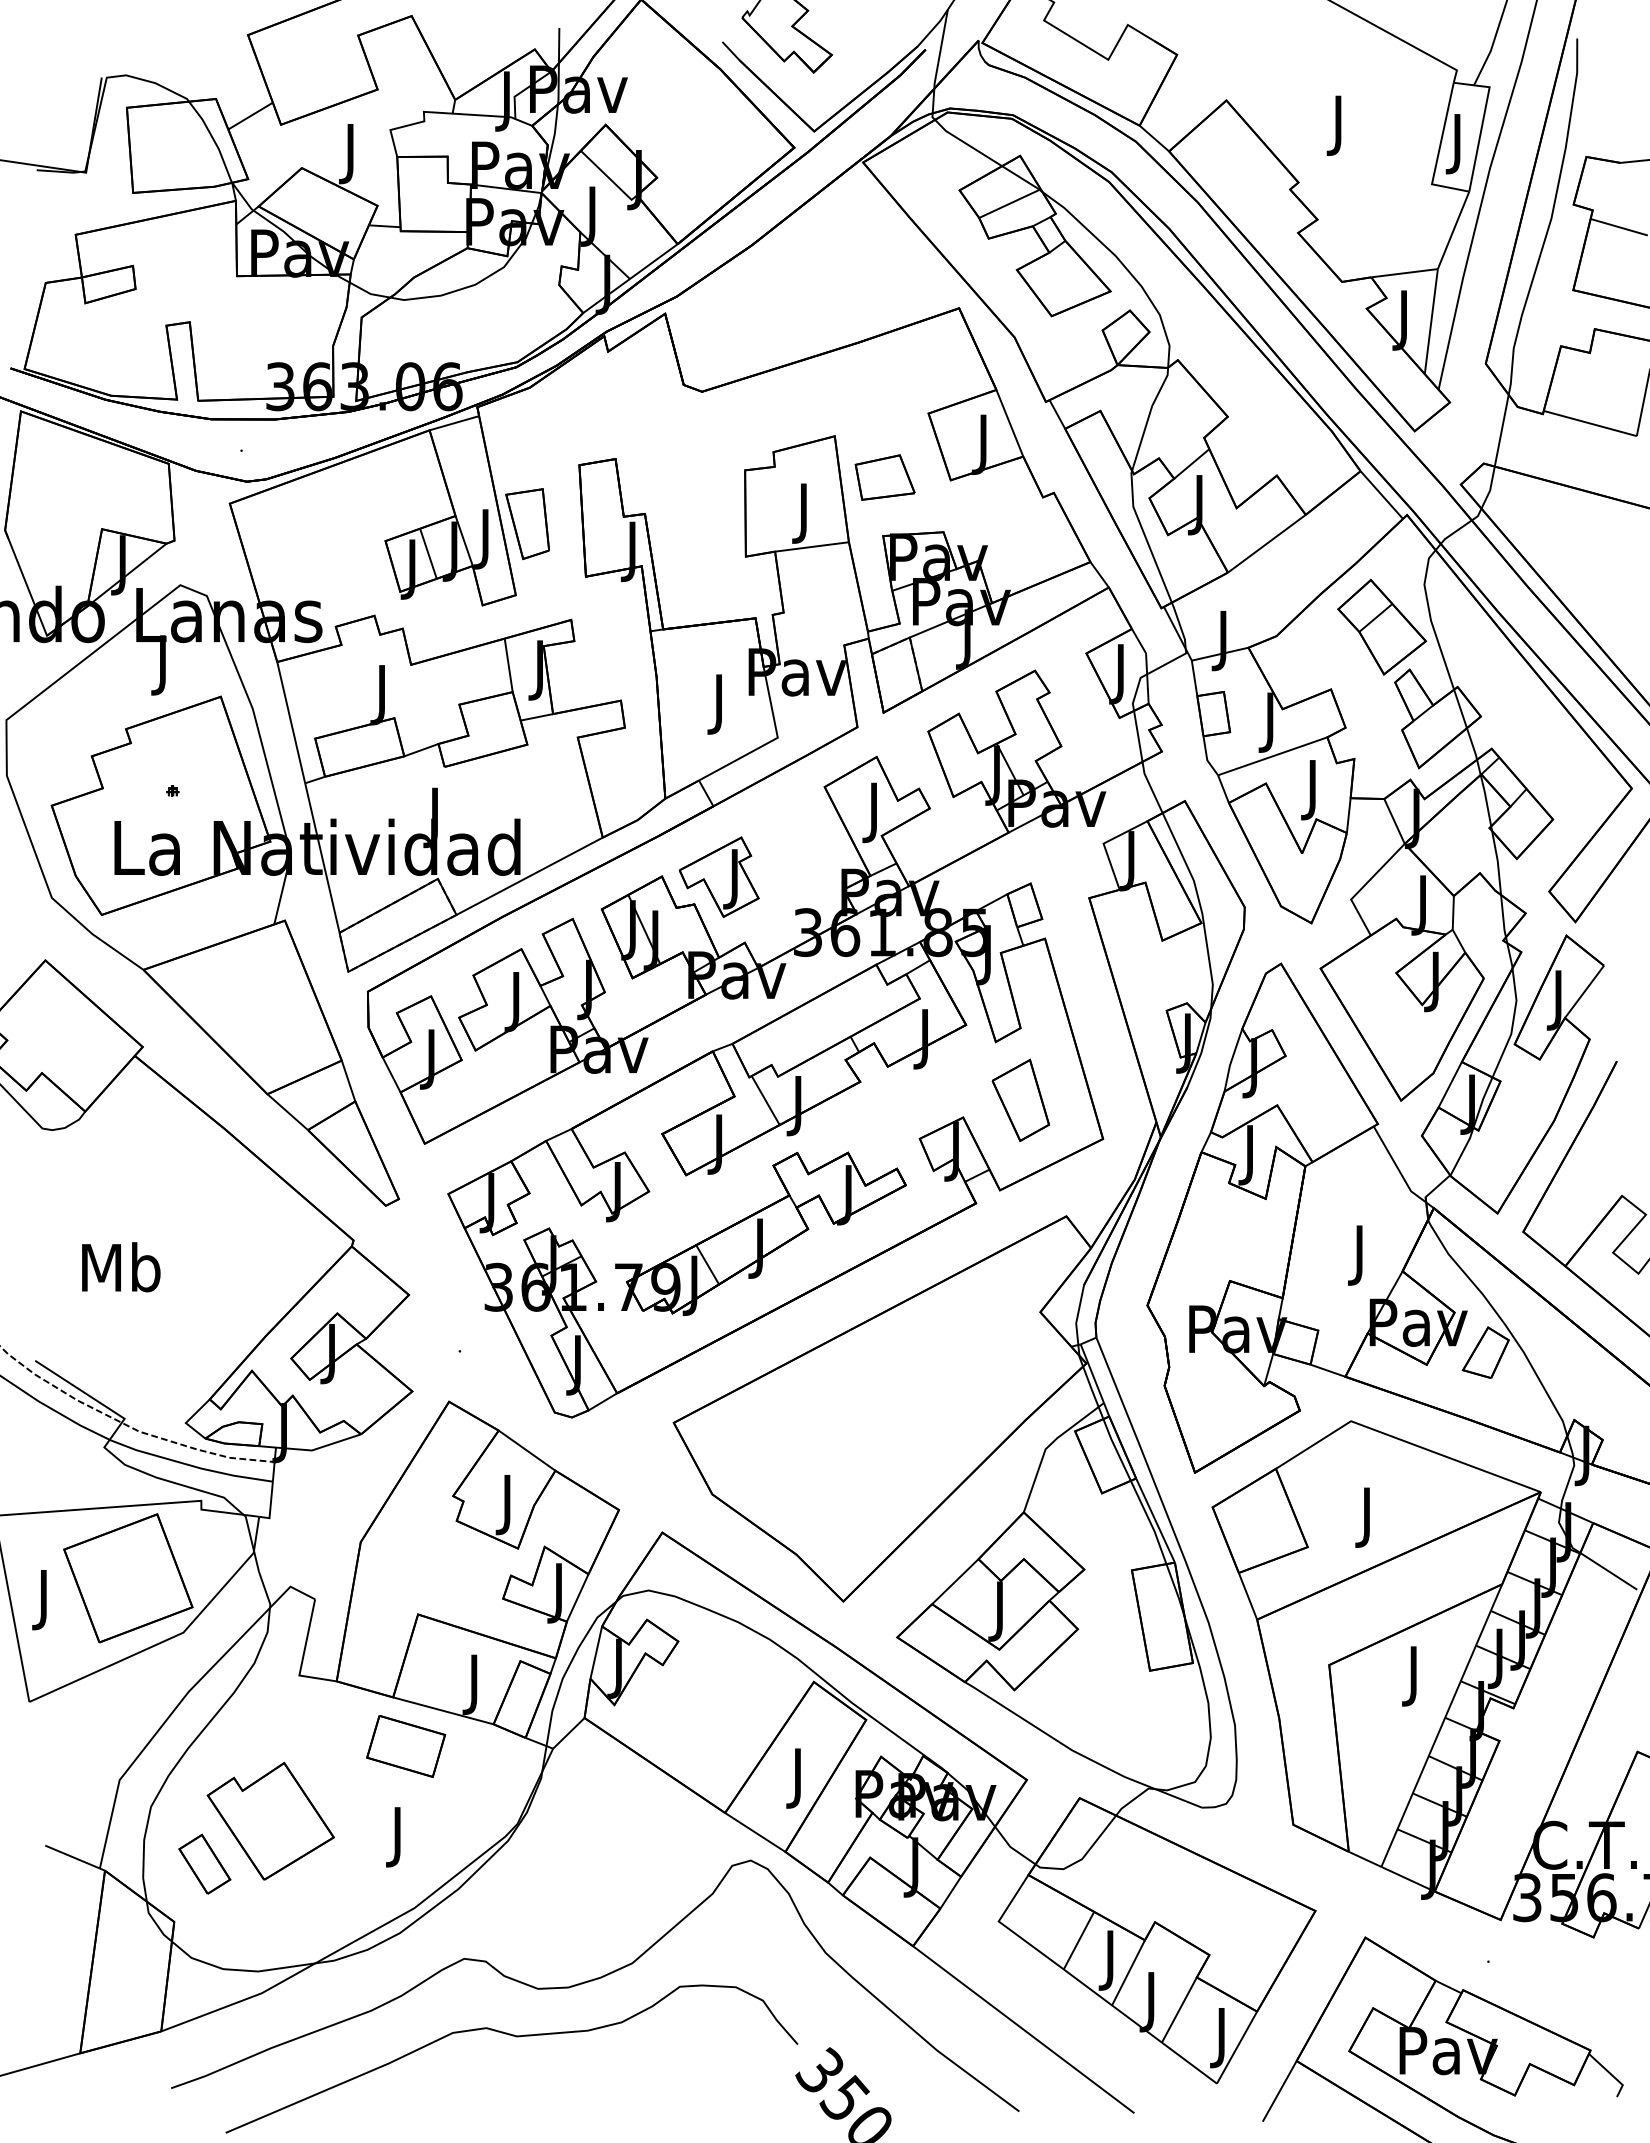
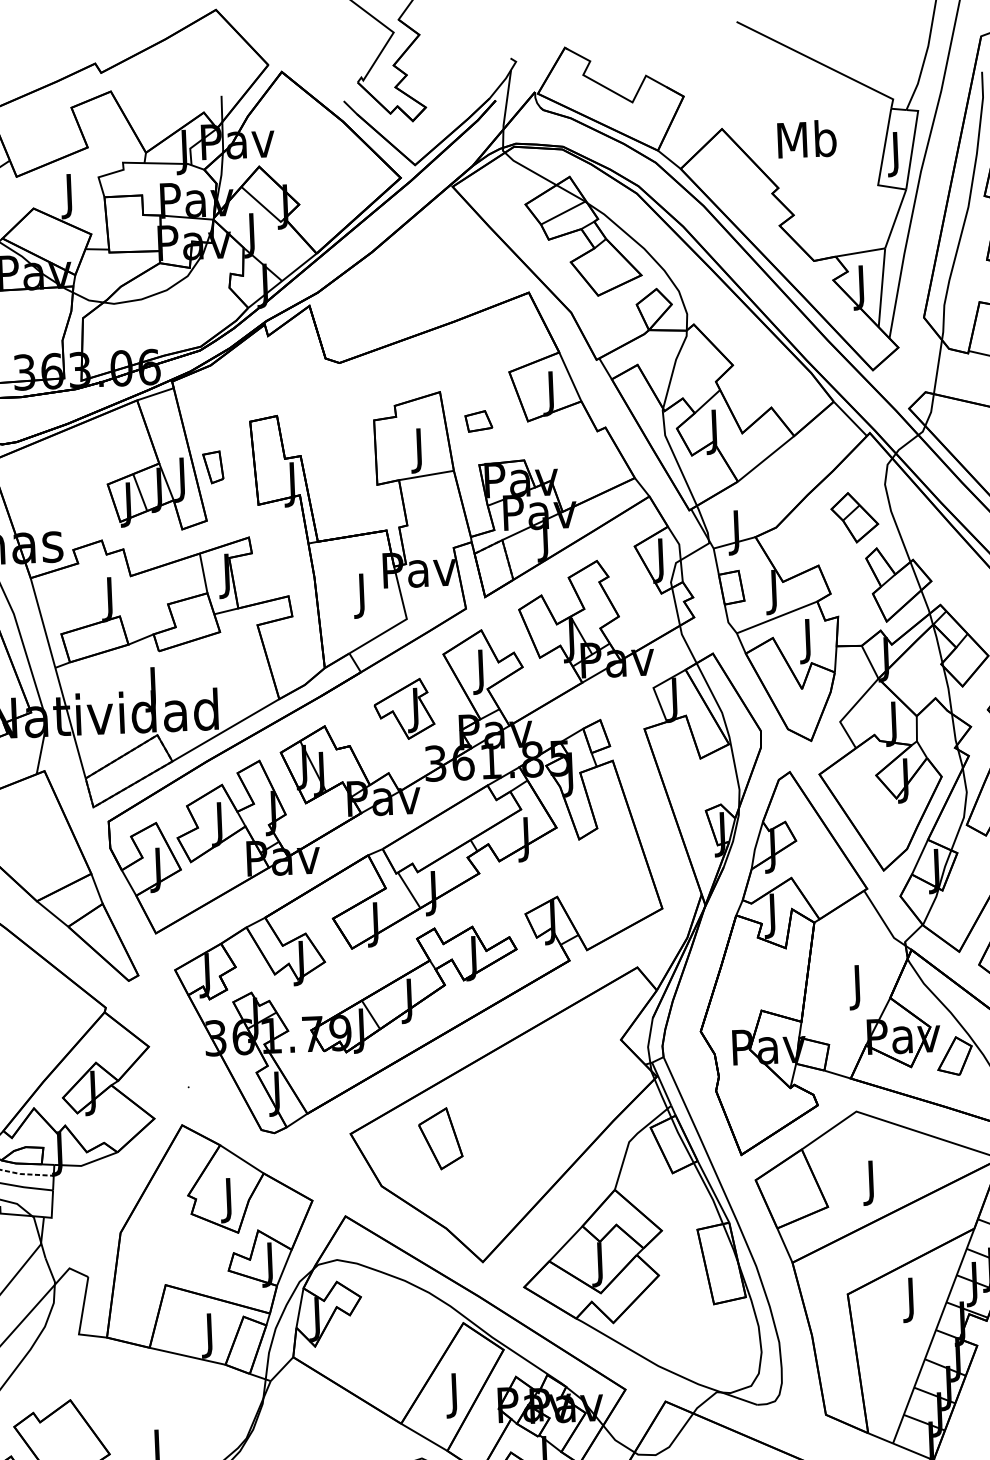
text: (1339, 124) -> (807, 143), J -> Mb
part: (884, 477) -> (478, 421), size x0.6
part: (527, 524) -> (213, 467), size x0.6
part: (1382, 627) -> (855, 517), size x0.7
part: (719, 876) -> (404, 708), moved
part: (1020, 1099) -> (440, 1138), moved
part: (406, 1746) -> (161, 1384), removed

